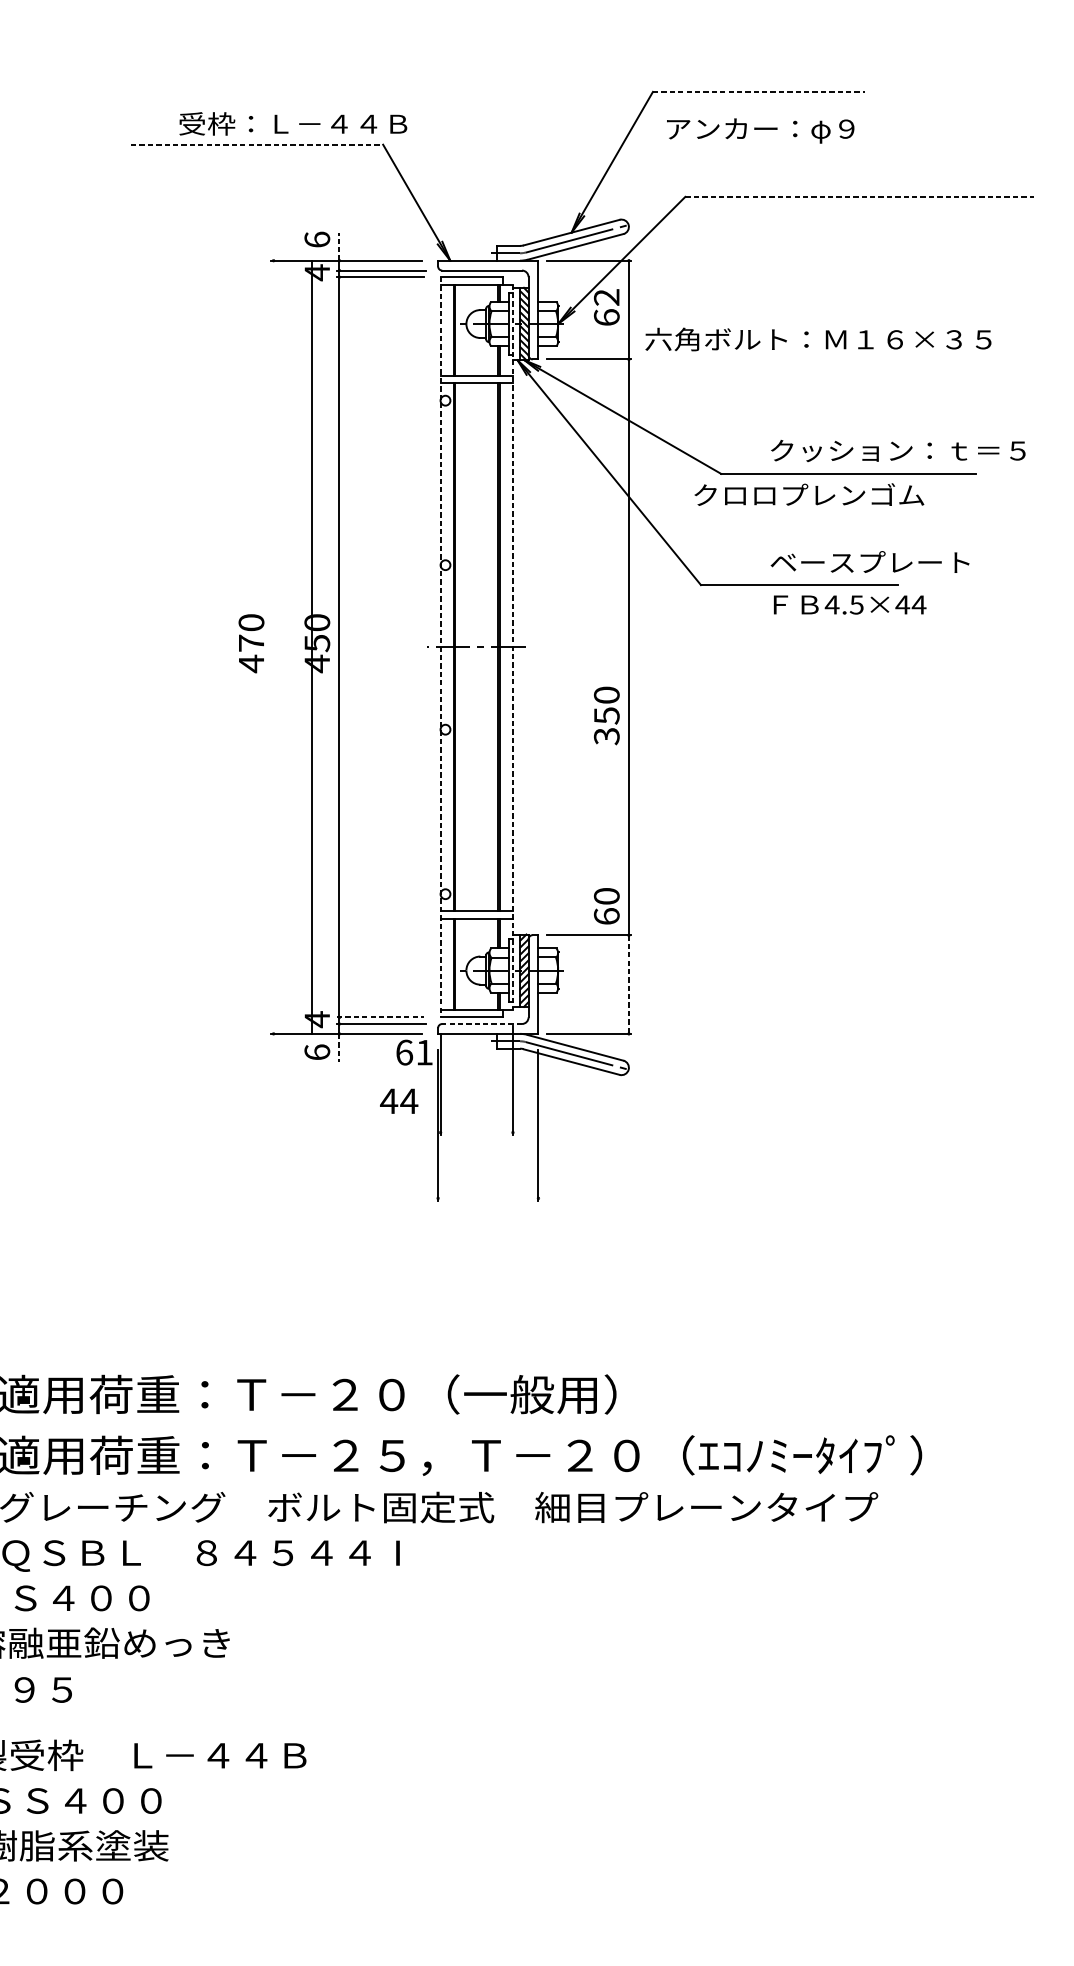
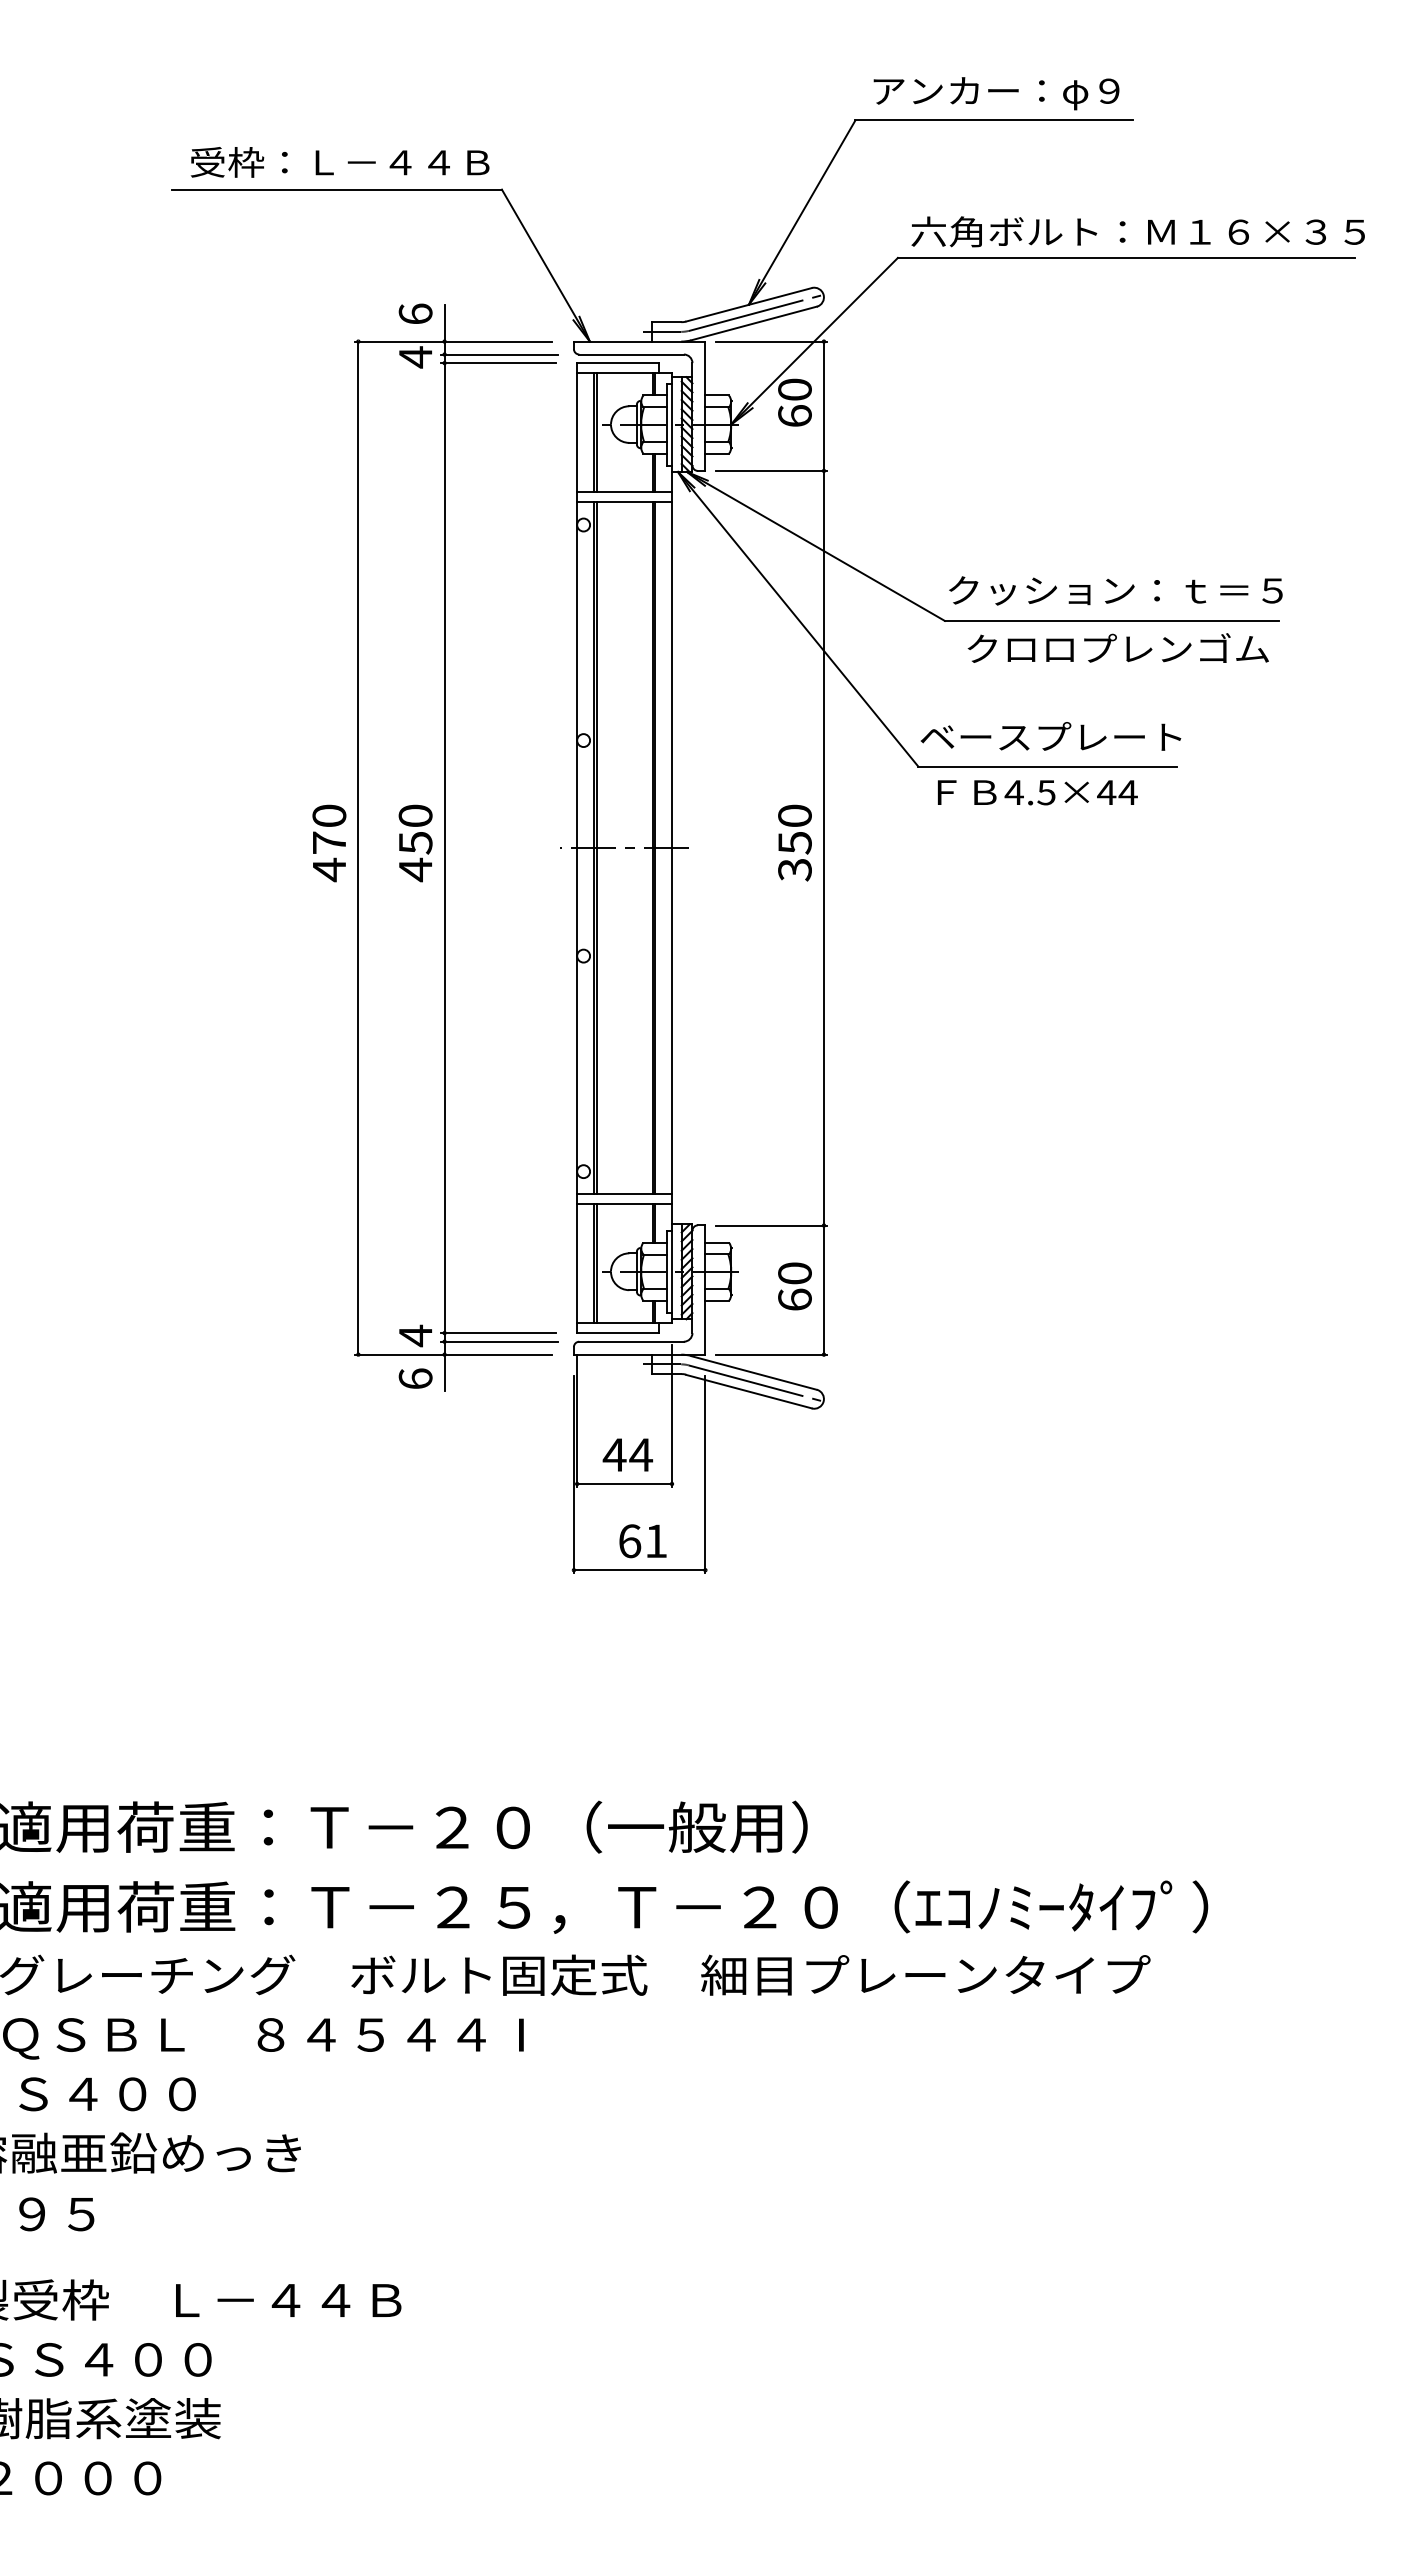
line: (759, 91) -> (994, 120), dashed -> solid
text: (292, 124) -> (339, 162), moved
text: (760, 130) -> (996, 93), moved
line: (257, 144) -> (337, 189), dashed -> solid
line: (859, 196) -> (1126, 257), dashed -> solid
line: (339, 246) -> (444, 322), dashed -> solid
text: (606, 297) -> (794, 389), 62 -> 60
text: (817, 339) -> (1137, 231), moved
text: (897, 450) -> (1115, 590), moved
text: (808, 494) -> (1117, 647), moved
text: (869, 562) -> (1050, 736), moved
text: (849, 604) -> (1037, 792), moved
line: (311, 646) -> (358, 847), moved
line: (440, 647) -> (577, 848), dashed -> solid
line: (513, 647) -> (672, 848), dashed -> solid
text: (606, 715) -> (794, 842), moved
text: (606, 906) -> (794, 1286), moved
line: (628, 984) -> (823, 1290), dashed -> solid
line: (380, 1017) -> (498, 1333), dashed -> solid
line: (482, 1023) -> (631, 1341), dashed -> solid
line: (339, 1048) -> (444, 1373), dashed -> solid
text: (414, 1052) -> (642, 1541), moved
text: (398, 1100) -> (627, 1454), moved
line: (476, 1132) -> (624, 1483), added
line: (488, 1198) -> (639, 1570), added

